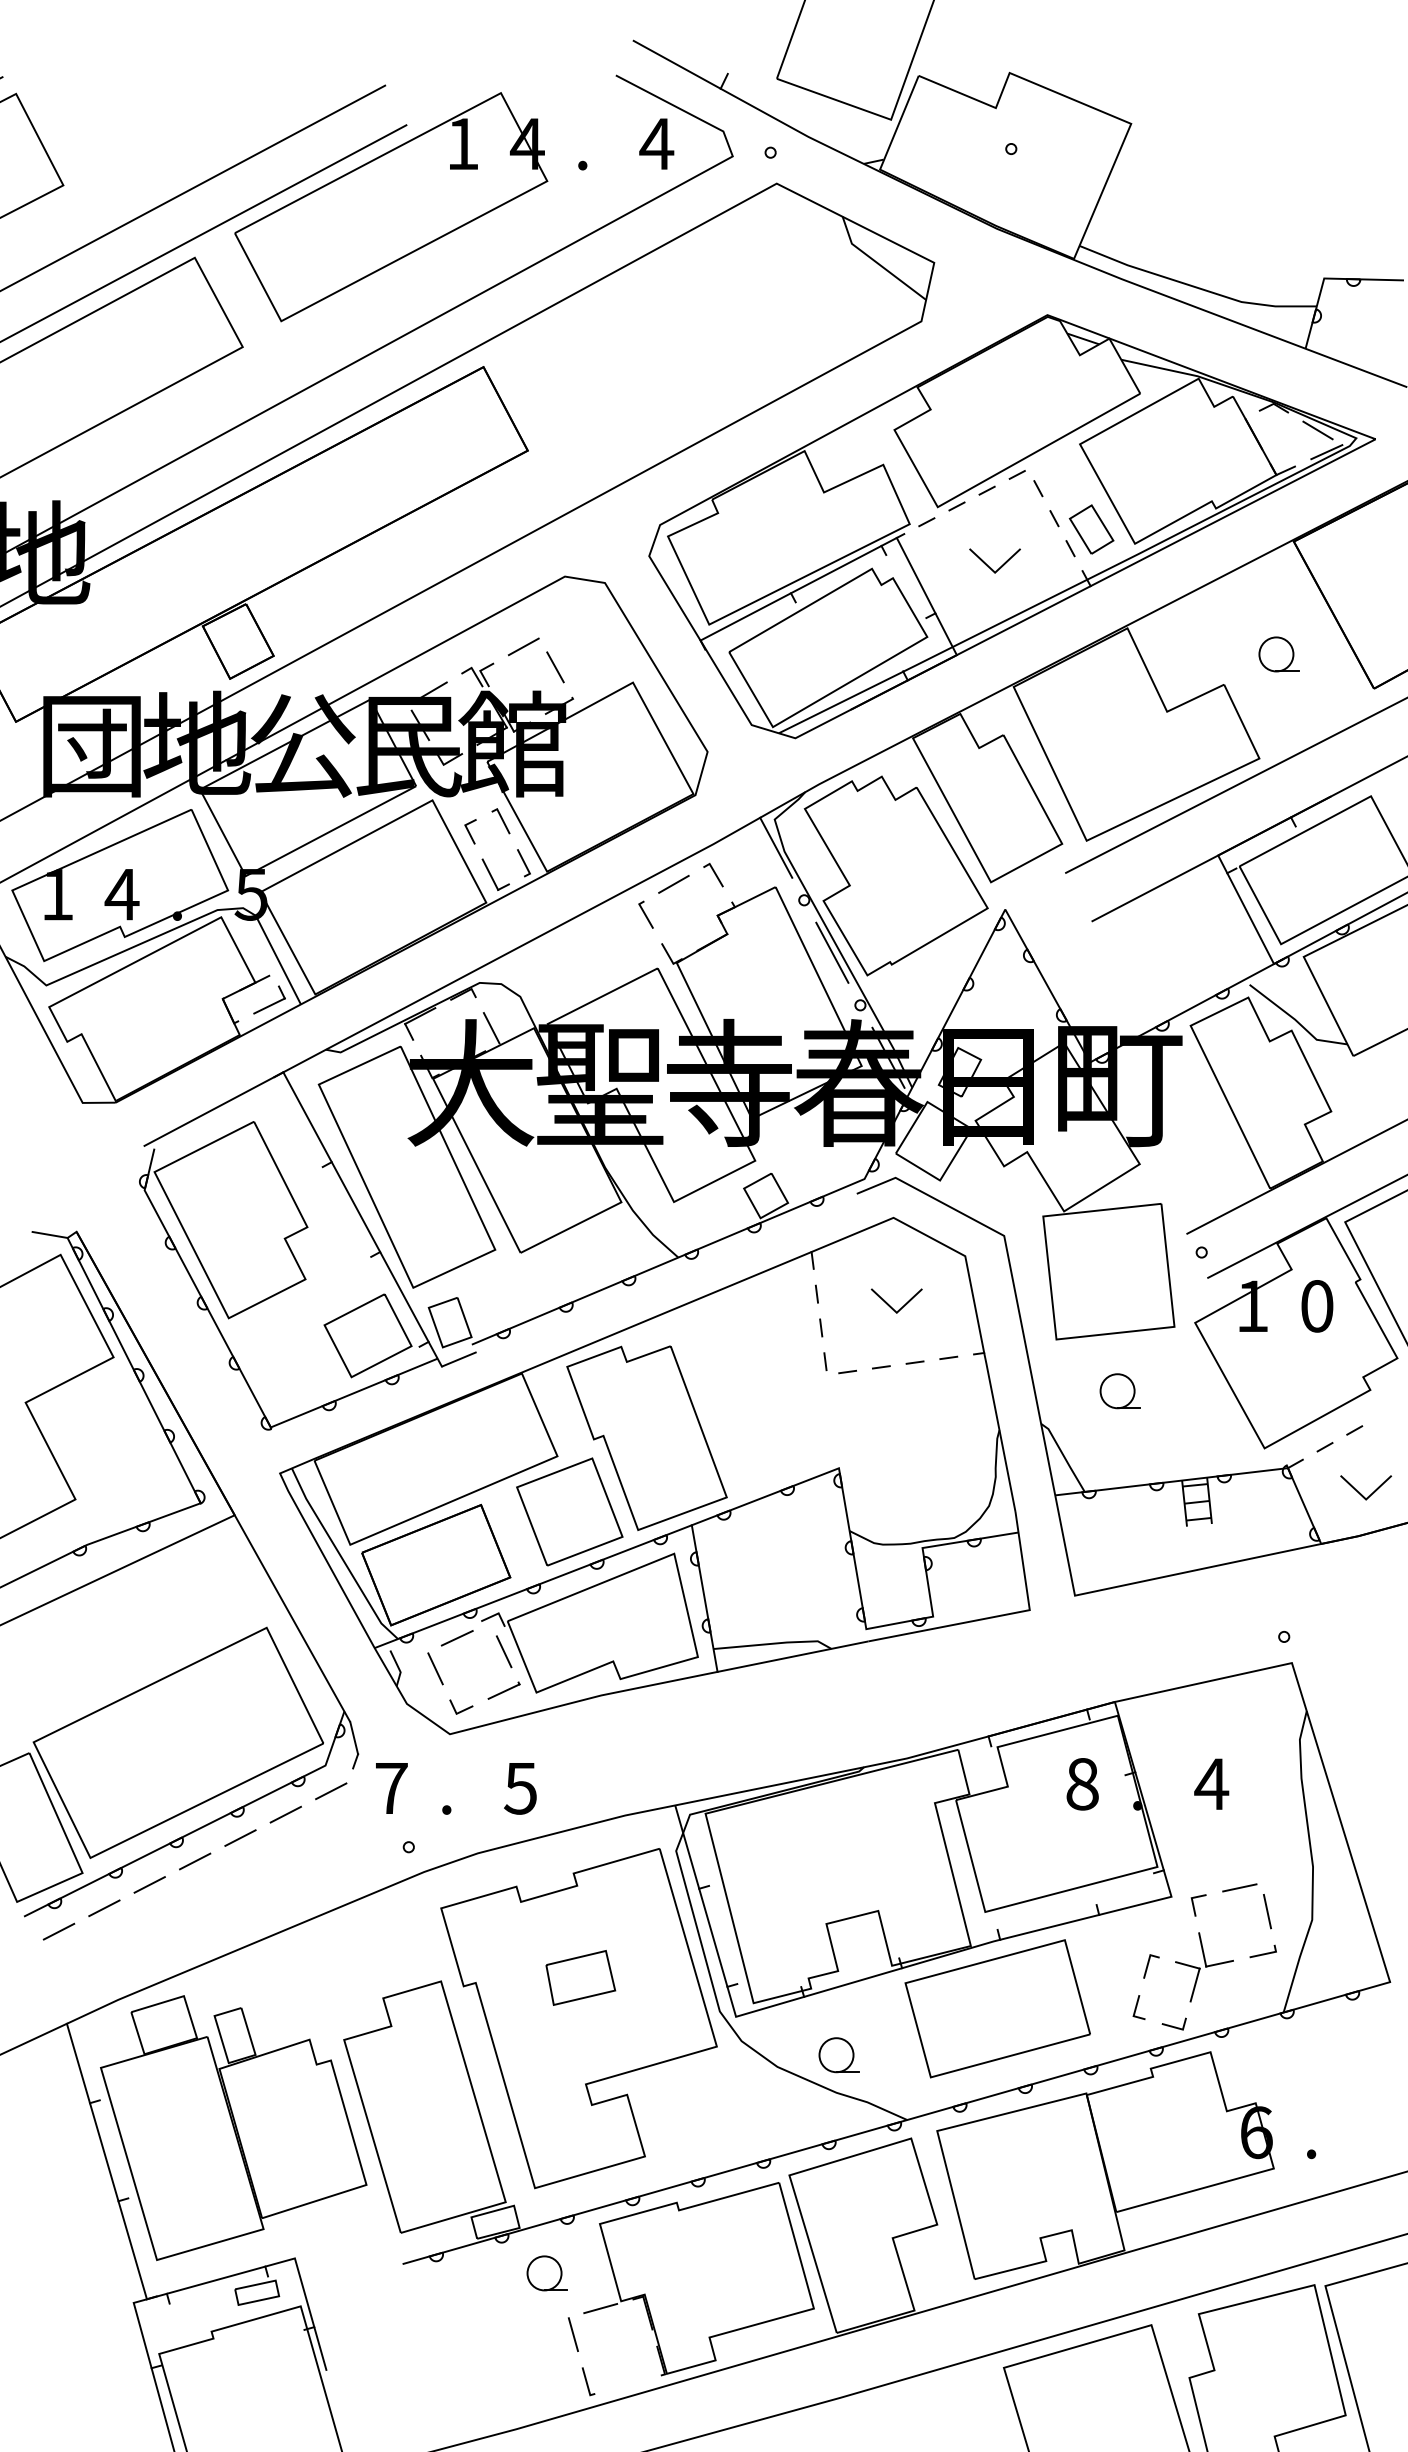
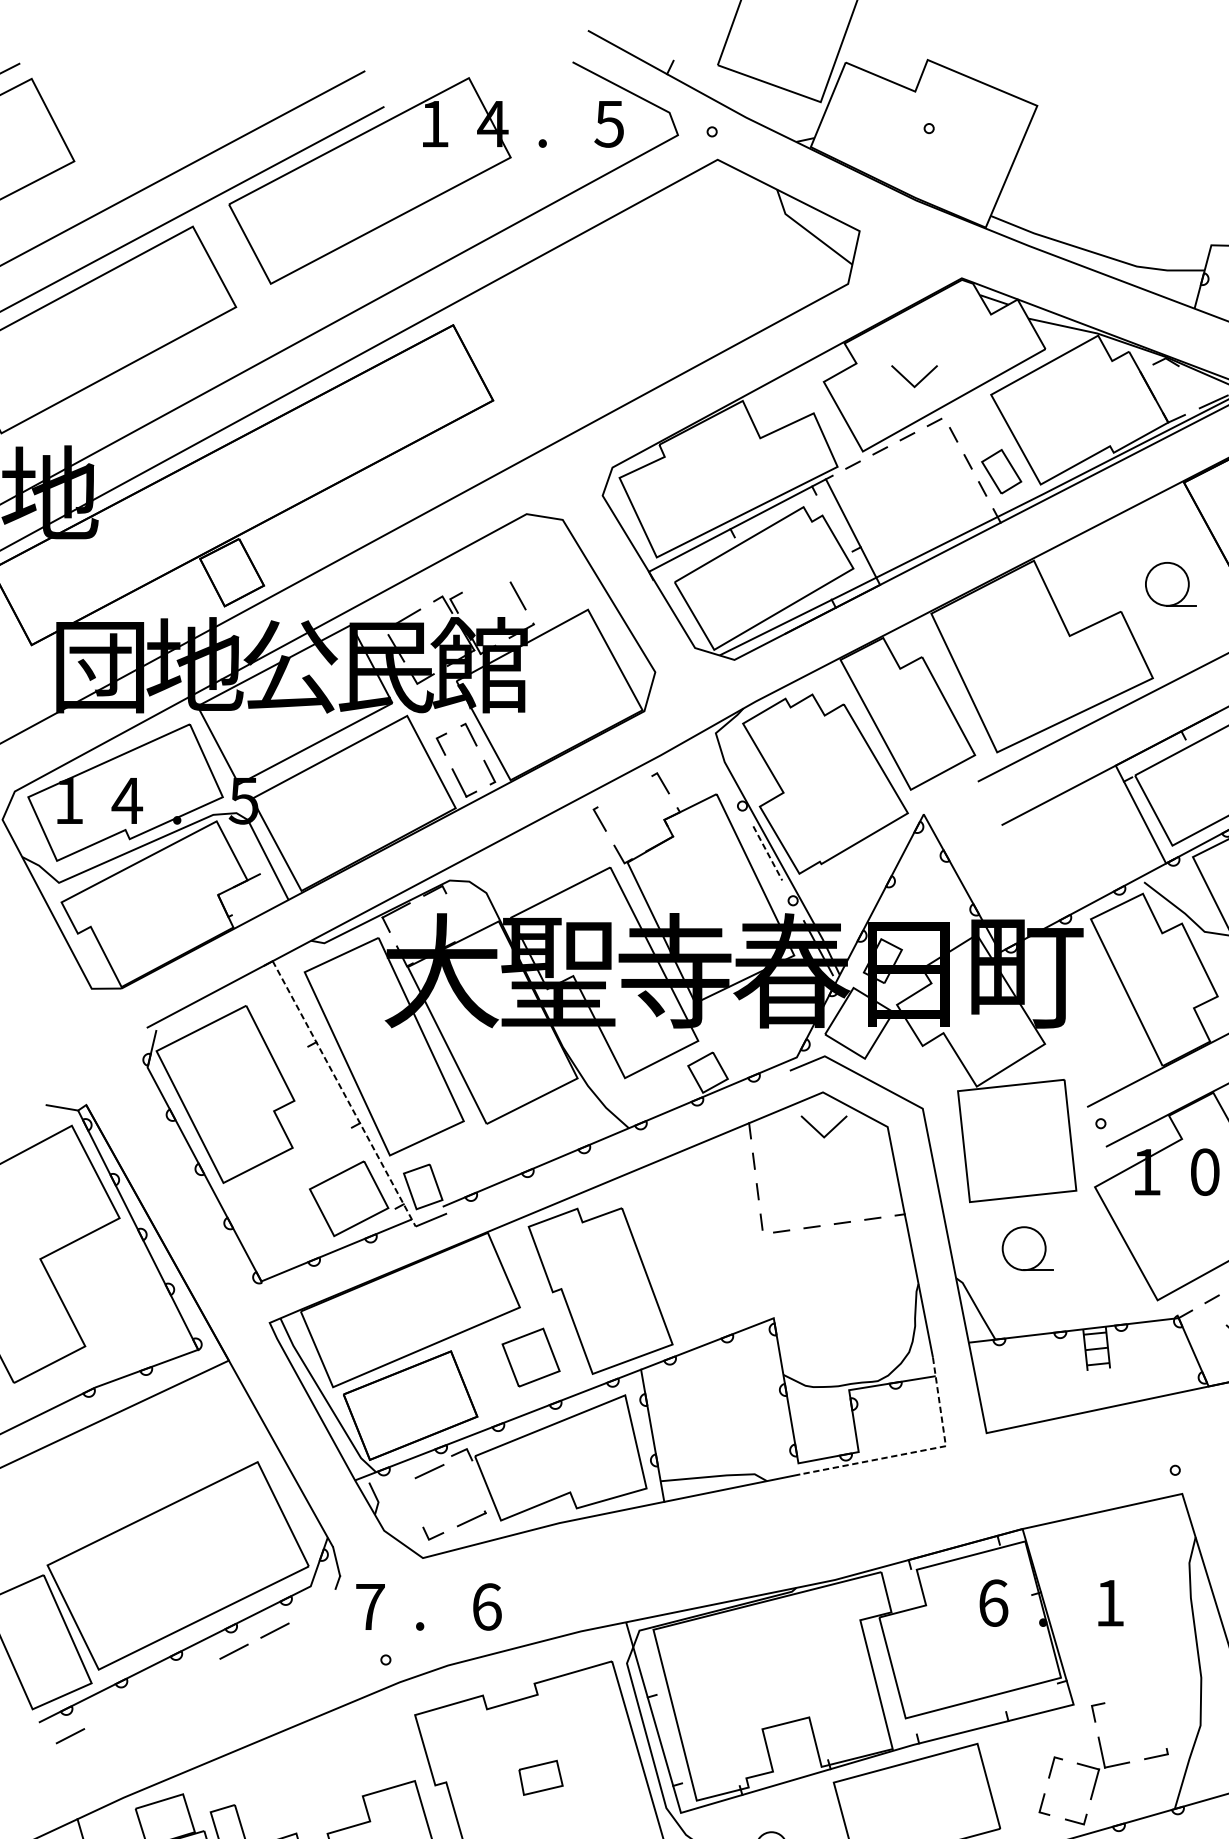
text: (656, 144) -> (609, 124), 4 -> 5
line: (1317, 430) -> (1205, 382), removed
line: (988, 565) -> (908, 380), moved
line: (523, 646) -> (489, 577), removed
part: (1278, 654) -> (1170, 584), size x1.4
line: (776, 847) -> (717, 758), removed
line: (673, 883) -> (624, 790), removed
line: (832, 953) -> (767, 854), solid -> dashed
part: (269, 999) -> (260, 895), removed
line: (491, 1028) -> (460, 921), removed
line: (362, 1219) -> (344, 1093), solid -> dashed
line: (890, 1305) -> (818, 1130), moved
part: (1119, 1391) -> (1026, 1249), size x1.4
part: (569, 1511) -> (530, 1357), size x0.6
line: (998, 1616) -> (917, 1451), solid -> dashed
line: (503, 1651) -> (471, 1483), removed
line: (435, 1668) -> (409, 1498), removed
text: (1082, 1783) -> (993, 1602), 8 -> 6
text: (1211, 1783) -> (1109, 1602), 4 -> 1
text: (520, 1788) -> (486, 1607), 5 -> 6
line: (331, 1791) -> (316, 1609), removed
line: (195, 1861) -> (193, 1672), removed
line: (149, 1884) -> (152, 1693), removed
line: (1239, 1887) -> (1134, 1696), removed
line: (104, 1908) -> (111, 1715), removed
line: (1267, 1911) -> (1160, 1717), removed
part: (580, 1977) -> (540, 1777), size x0.7

